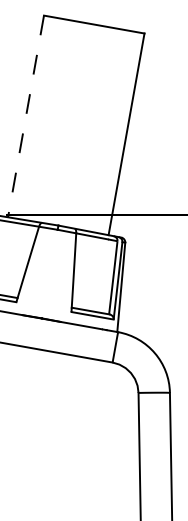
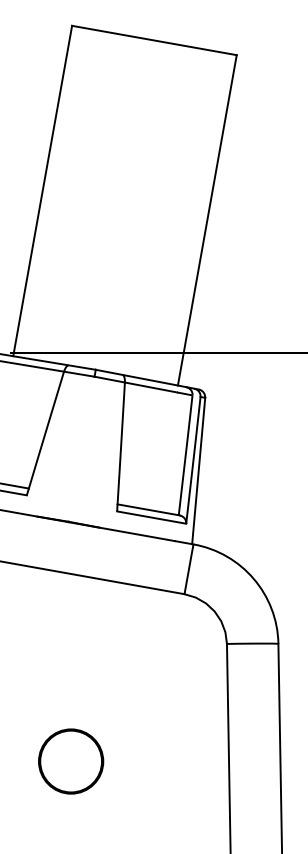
line: (25, 116) -> (41, 191), dashed -> solid
circle: (42, 464) -> (69, 761), added

